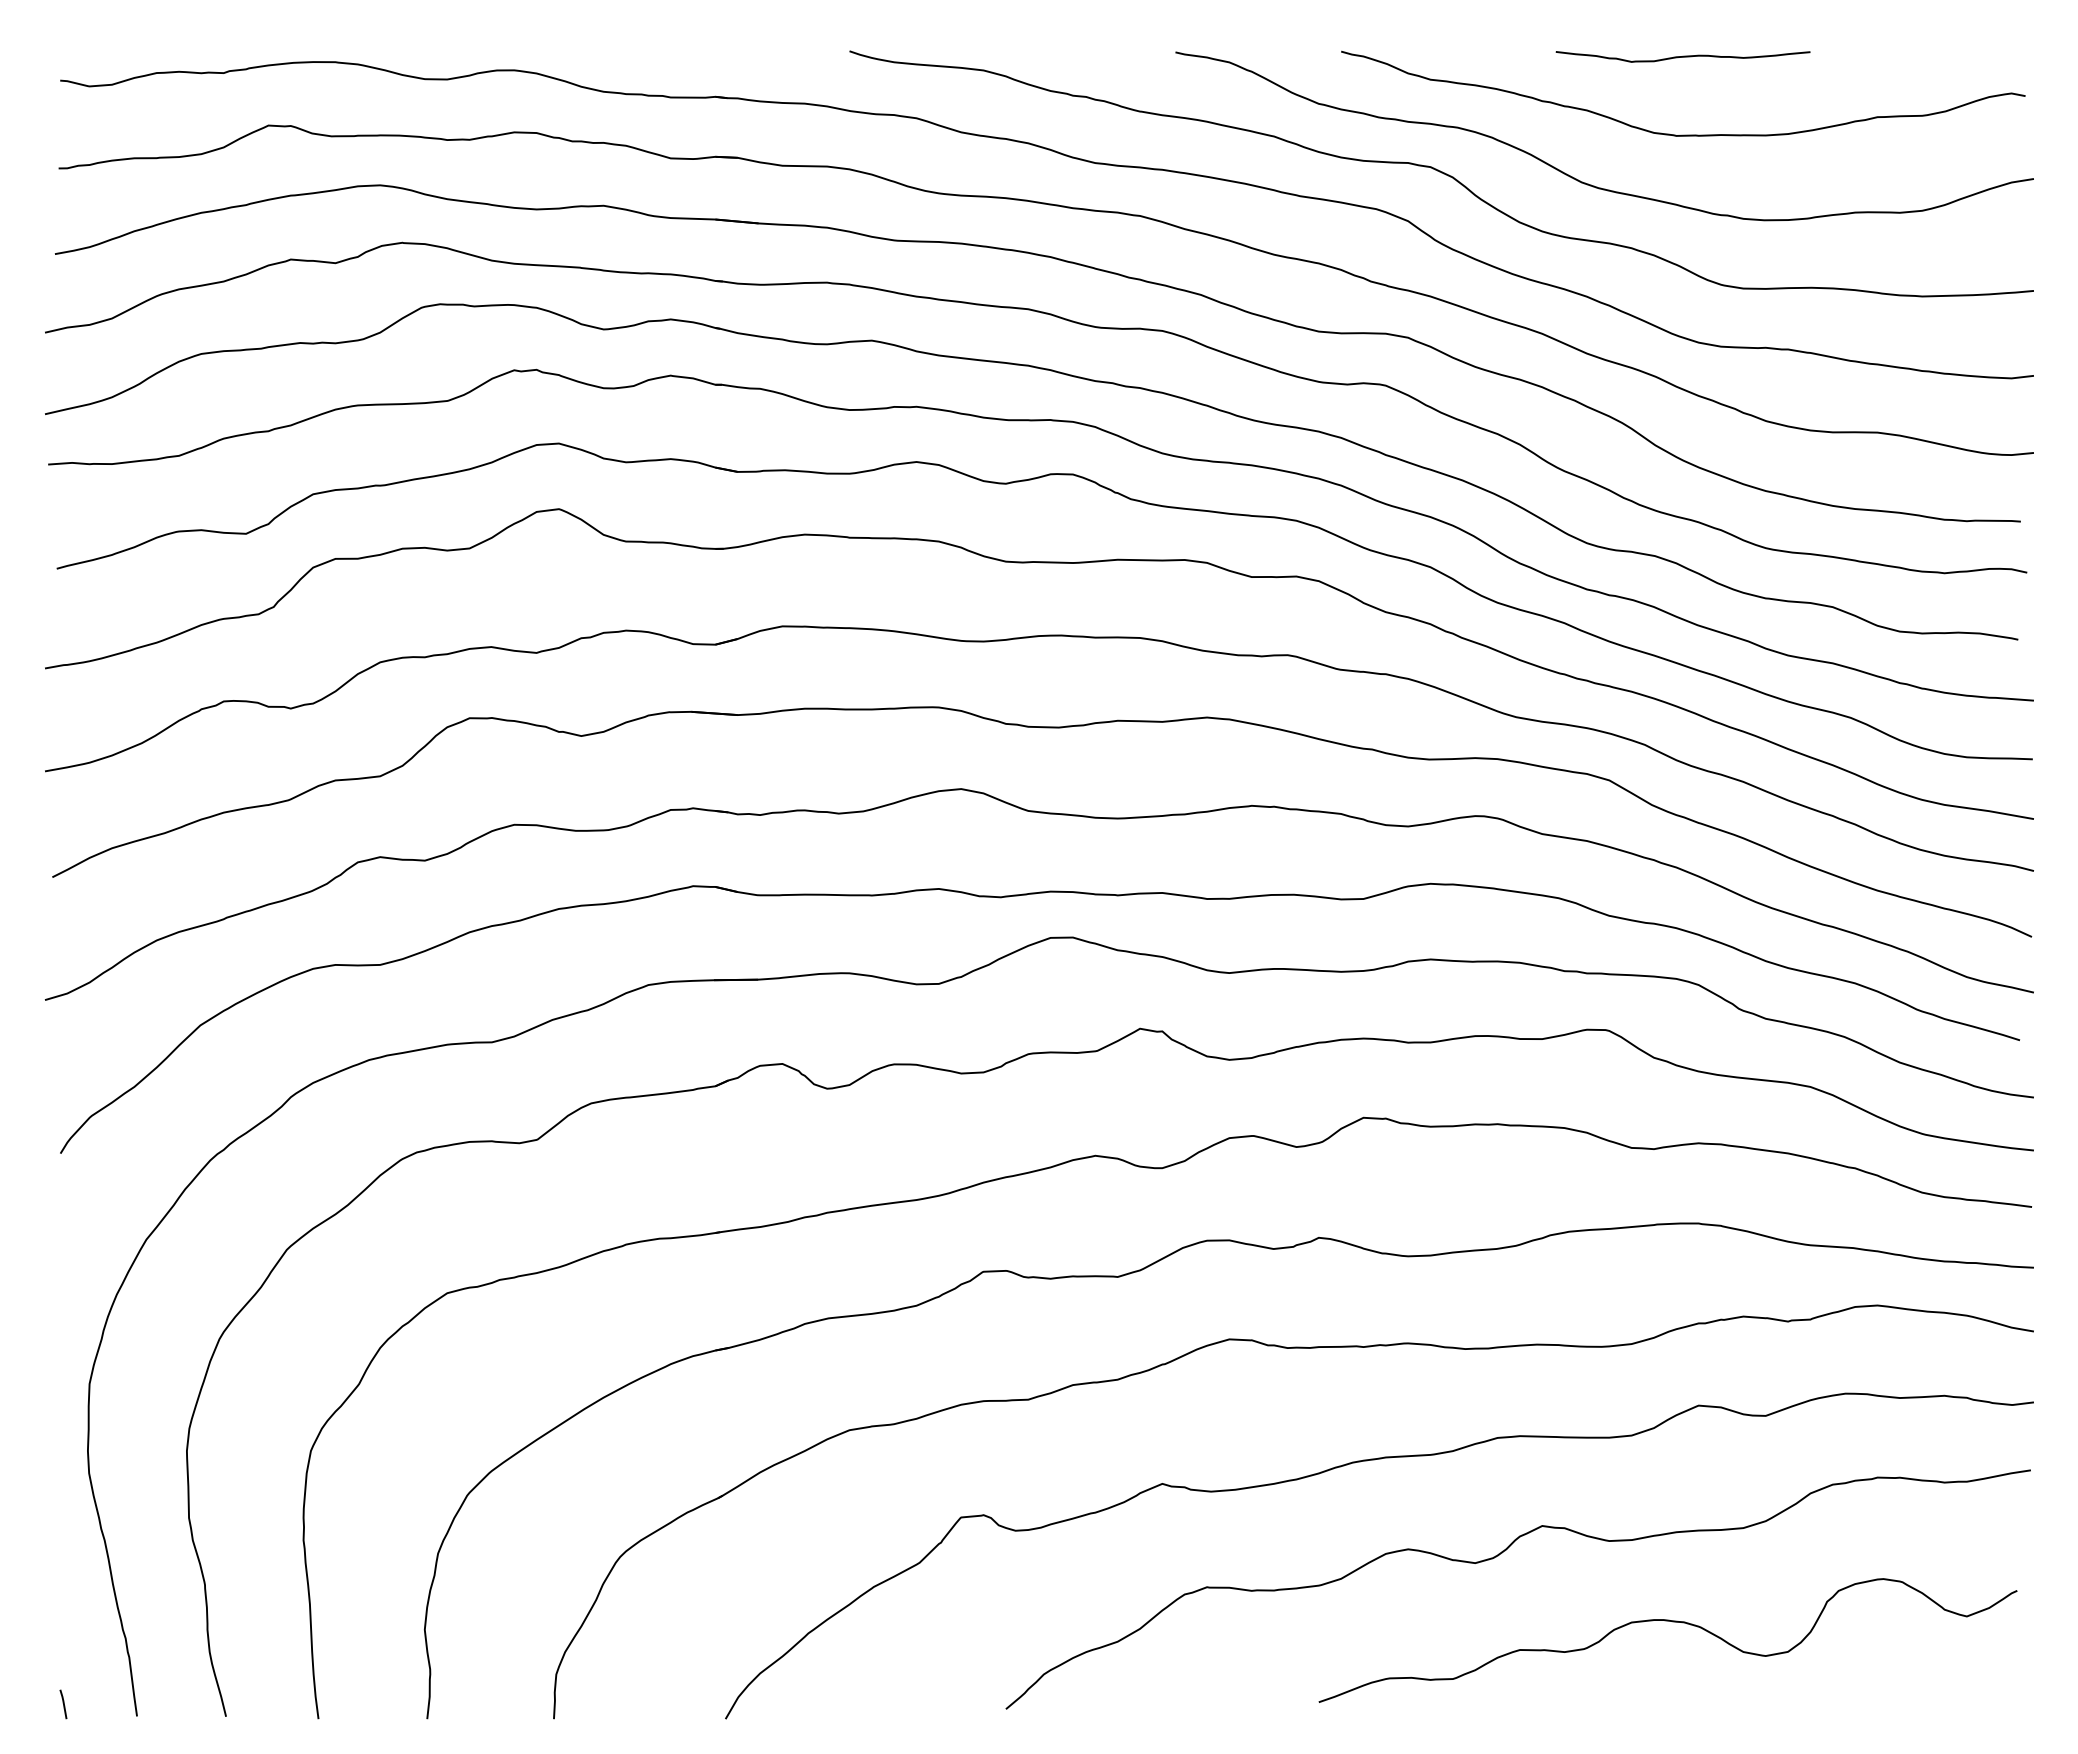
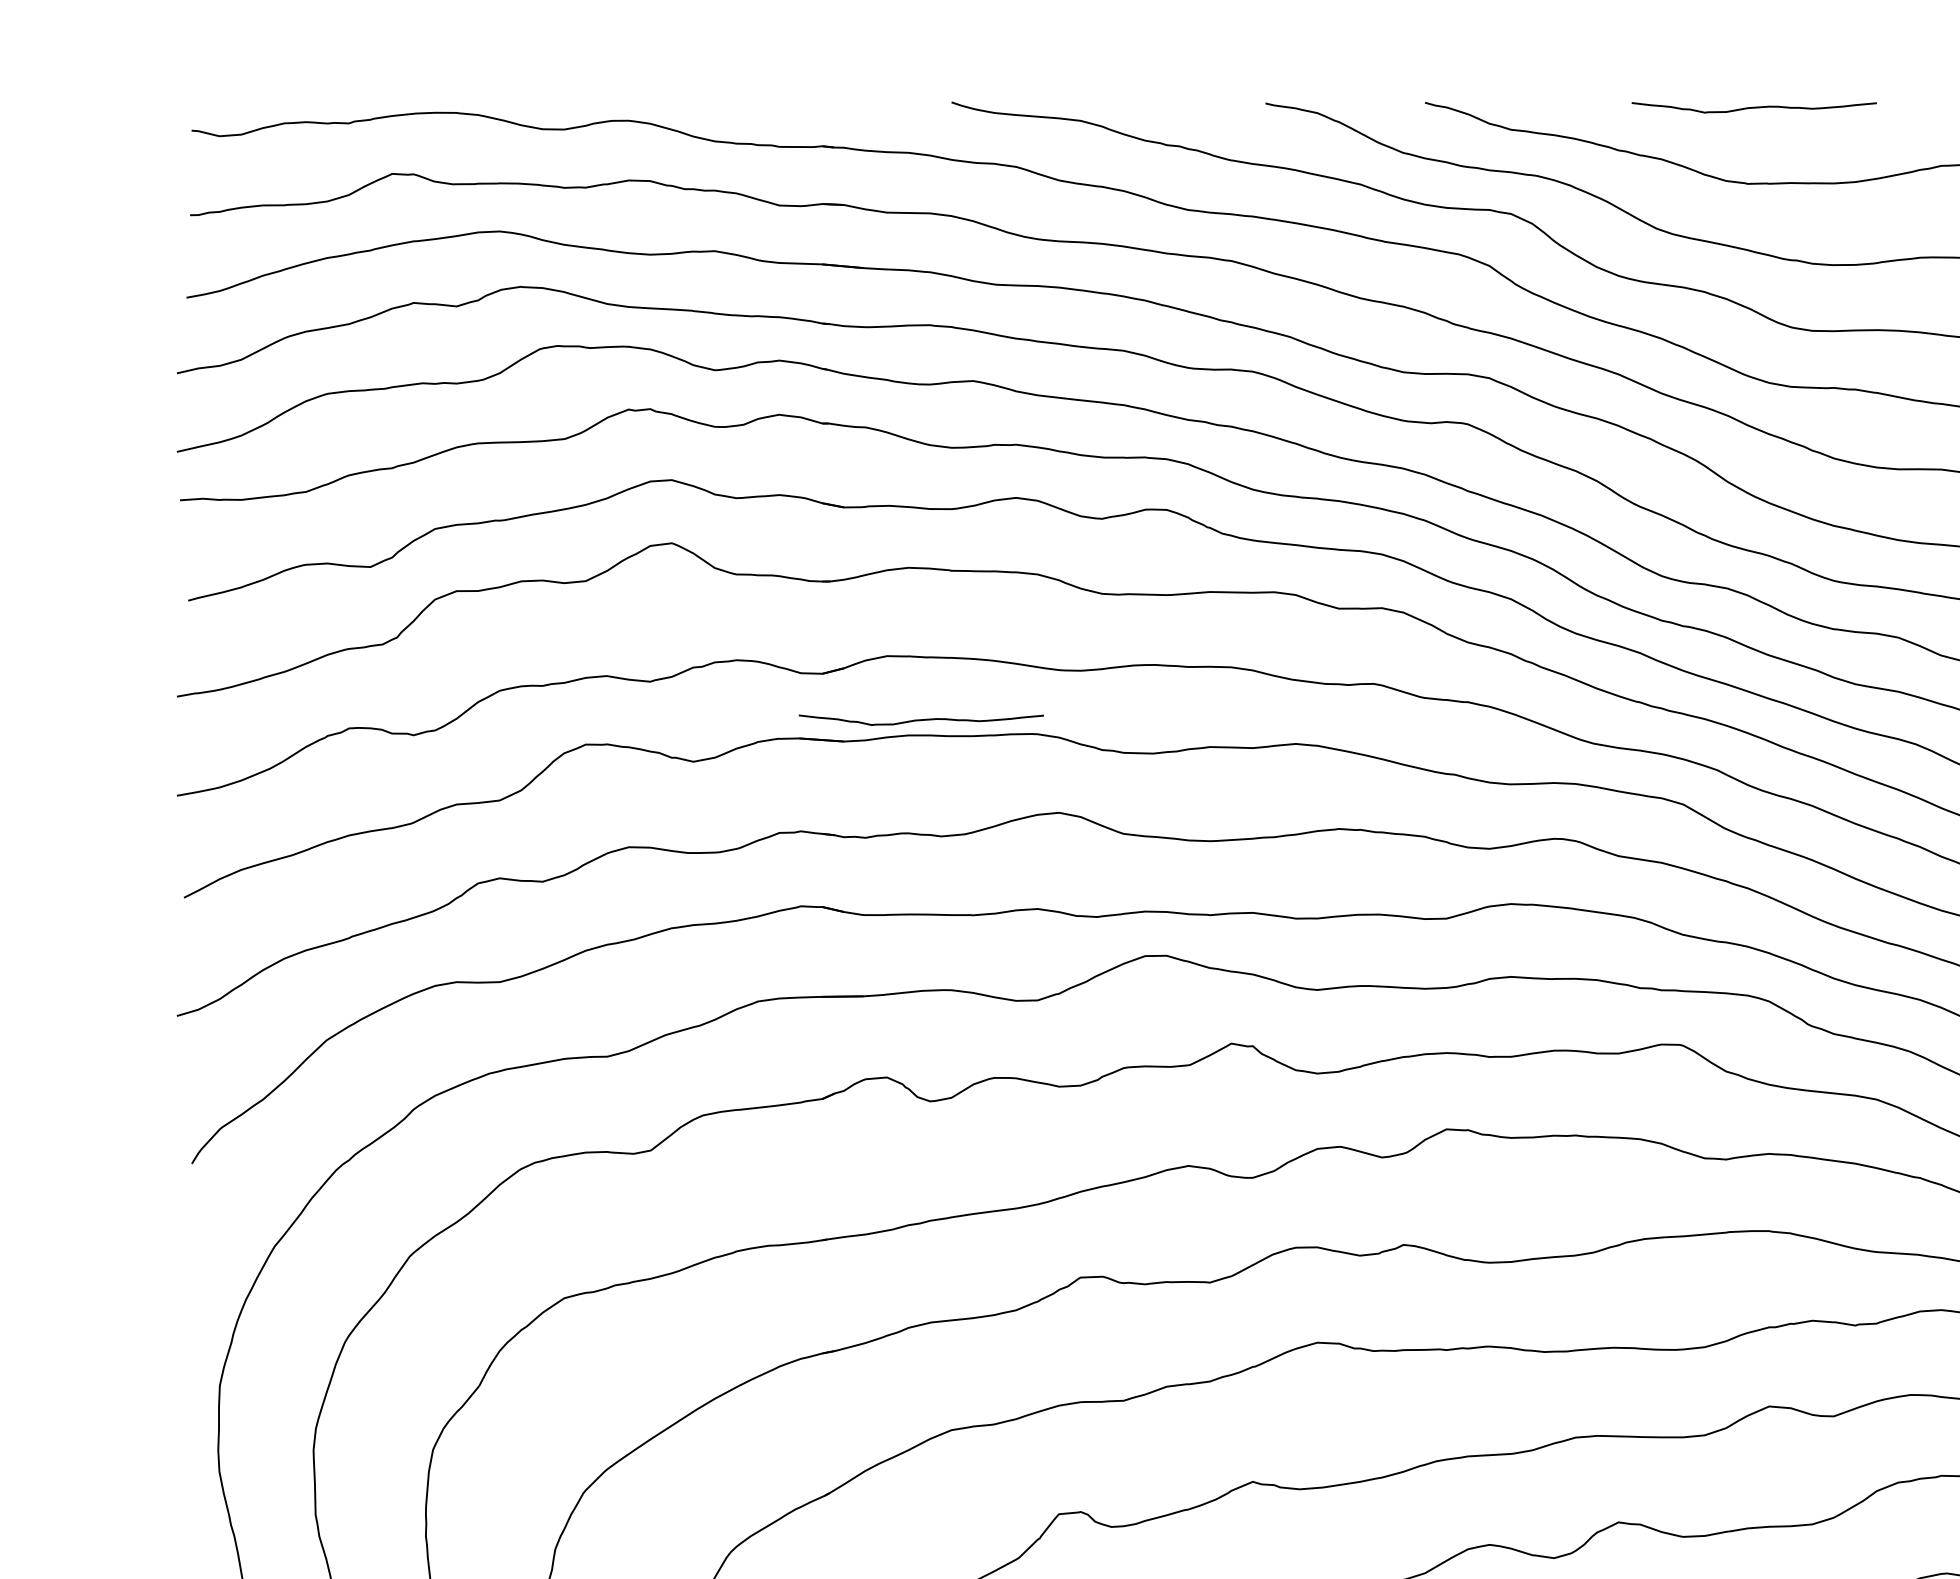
curve: (817, 692) -> (920, 719), added

